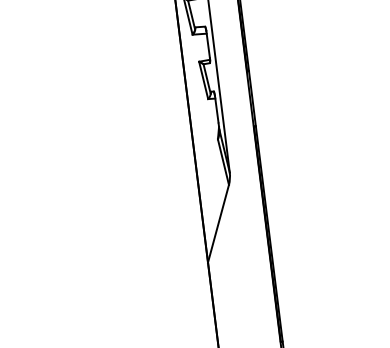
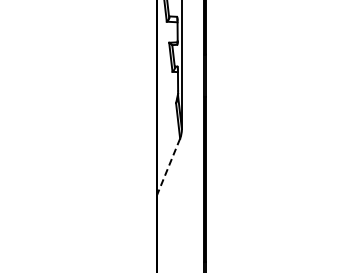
line: (218, 224) -> (168, 167), solid -> dashed

